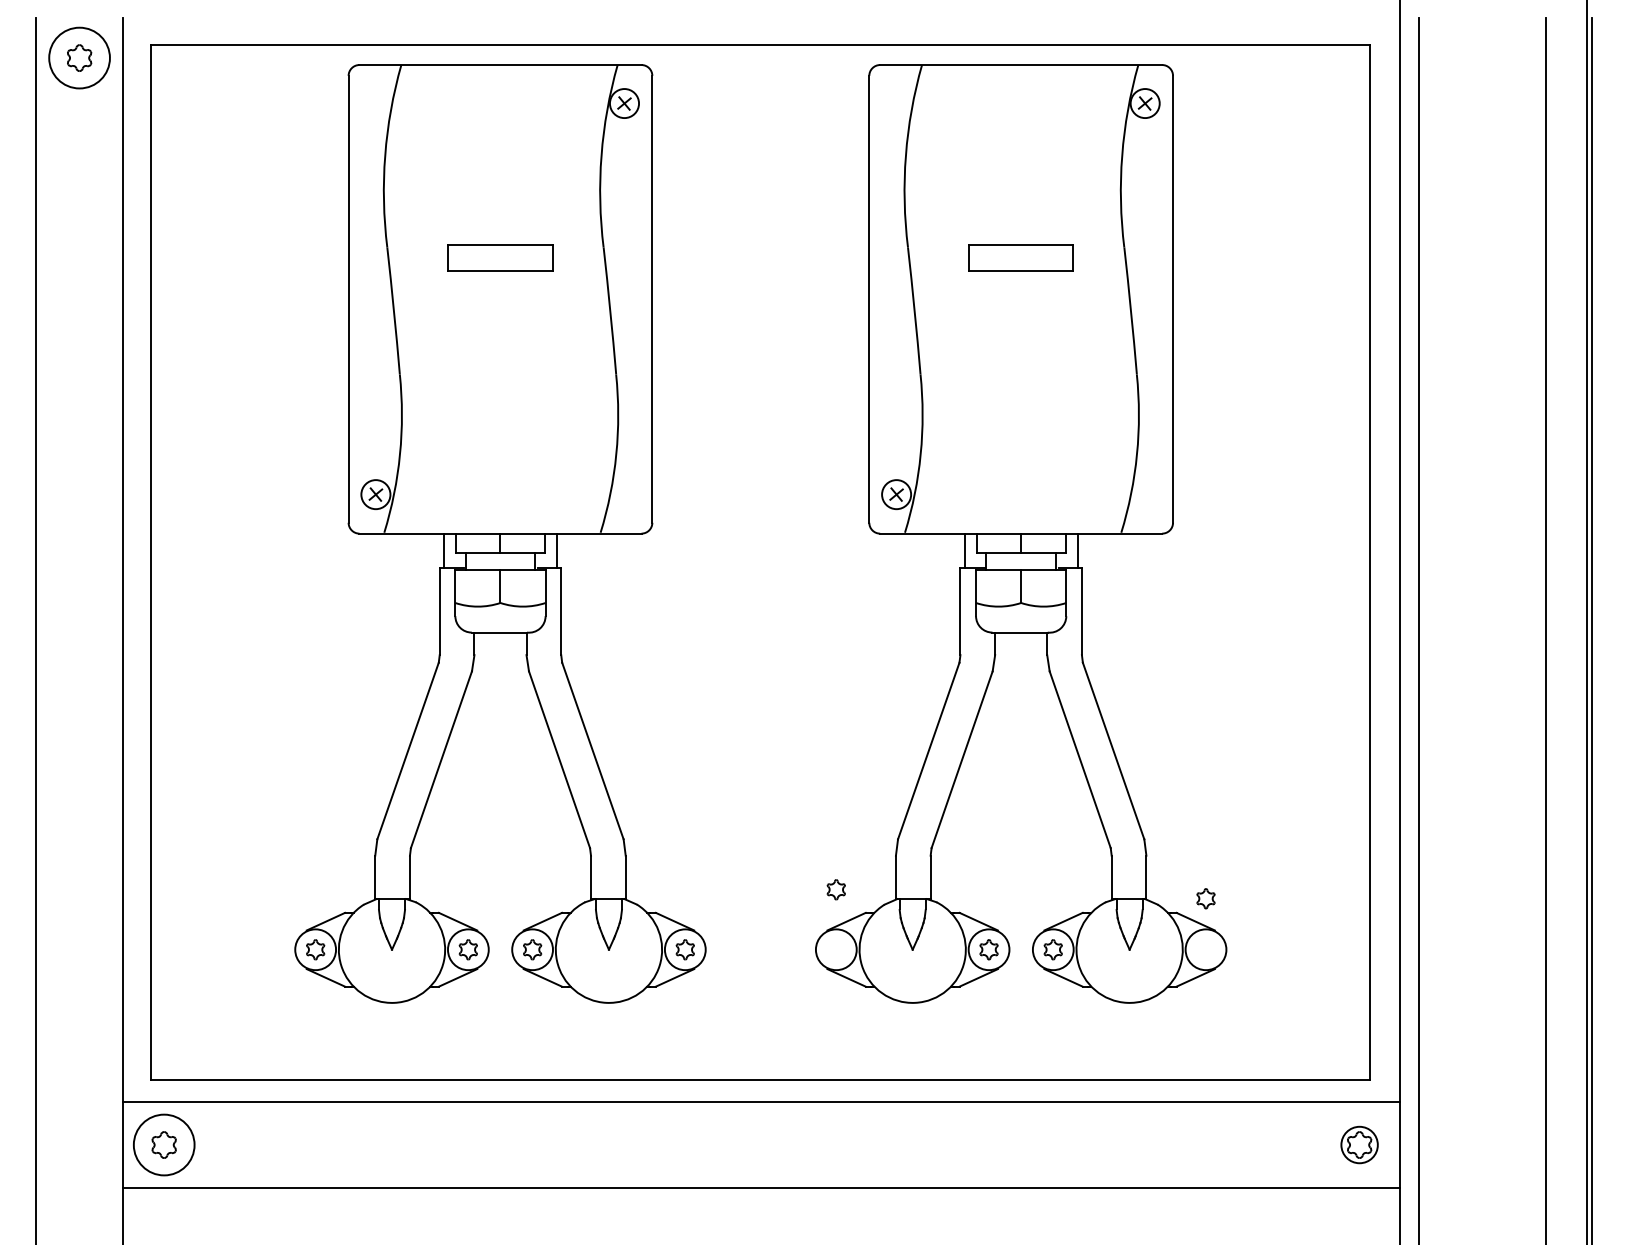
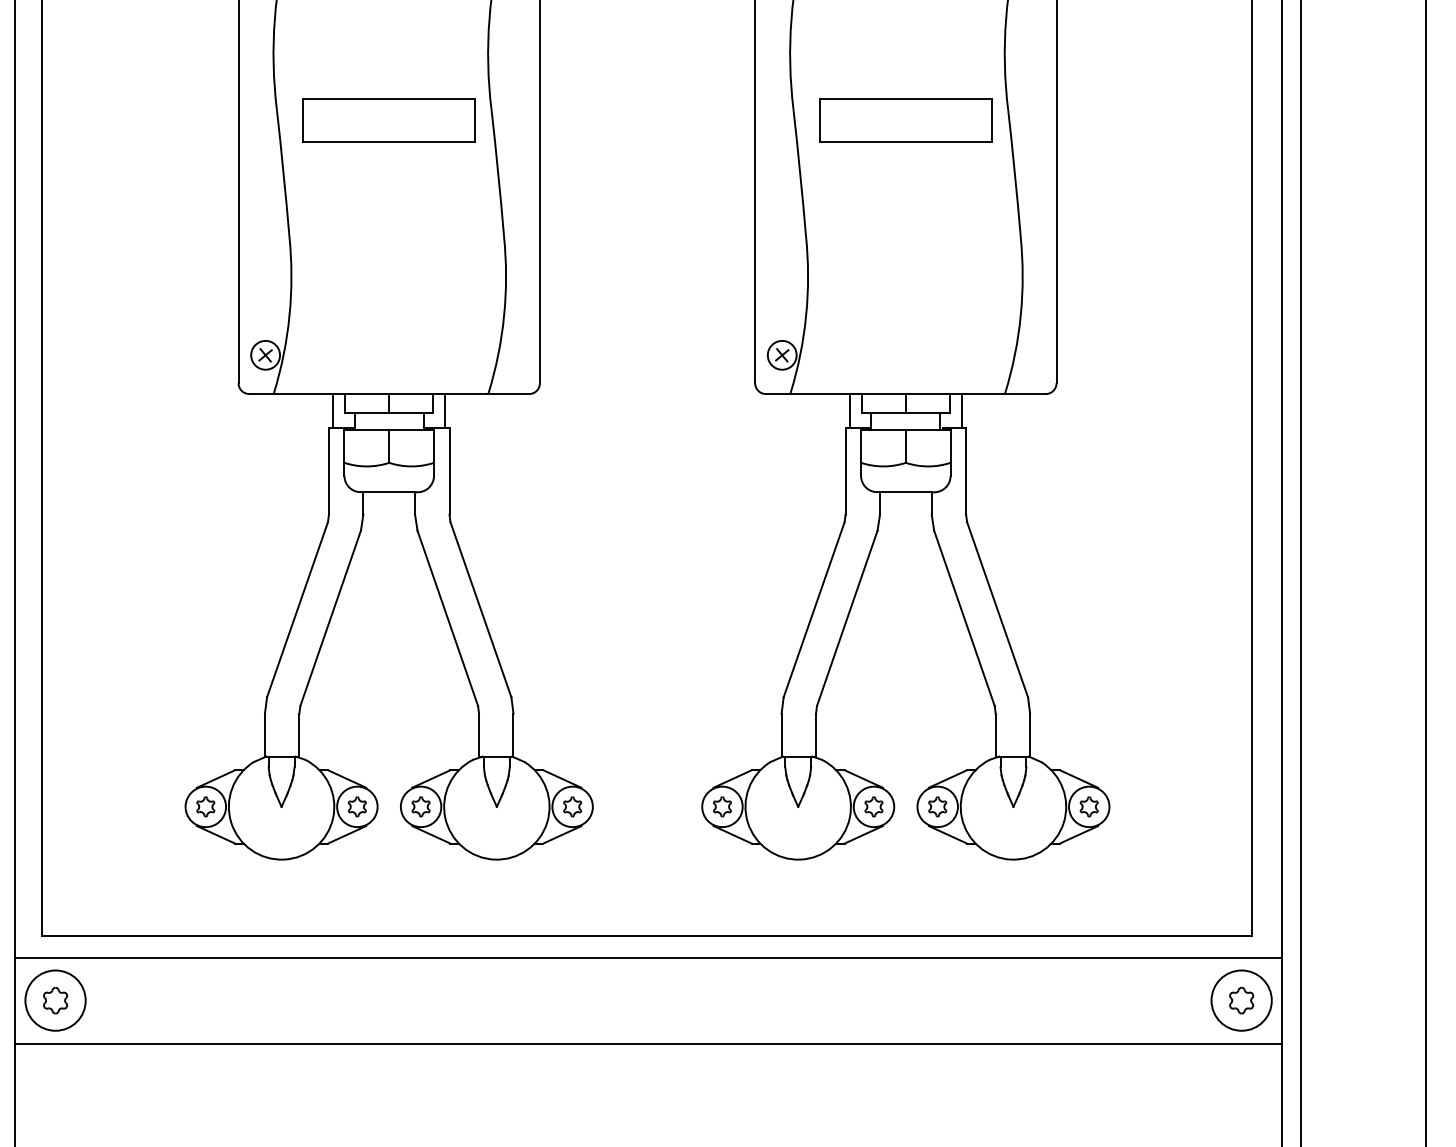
part: (500, 257) -> (389, 120), size x1.67
part: (1020, 257) -> (905, 120), size x1.67
part: (835, 889) -> (721, 806), moved
part: (1205, 898) -> (1088, 806), moved
circle: (1359, 1144) -> (1241, 1000), size x1.67

